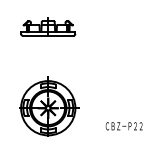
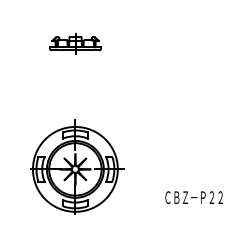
part: (48, 26) -> (75, 41), size x0.6

